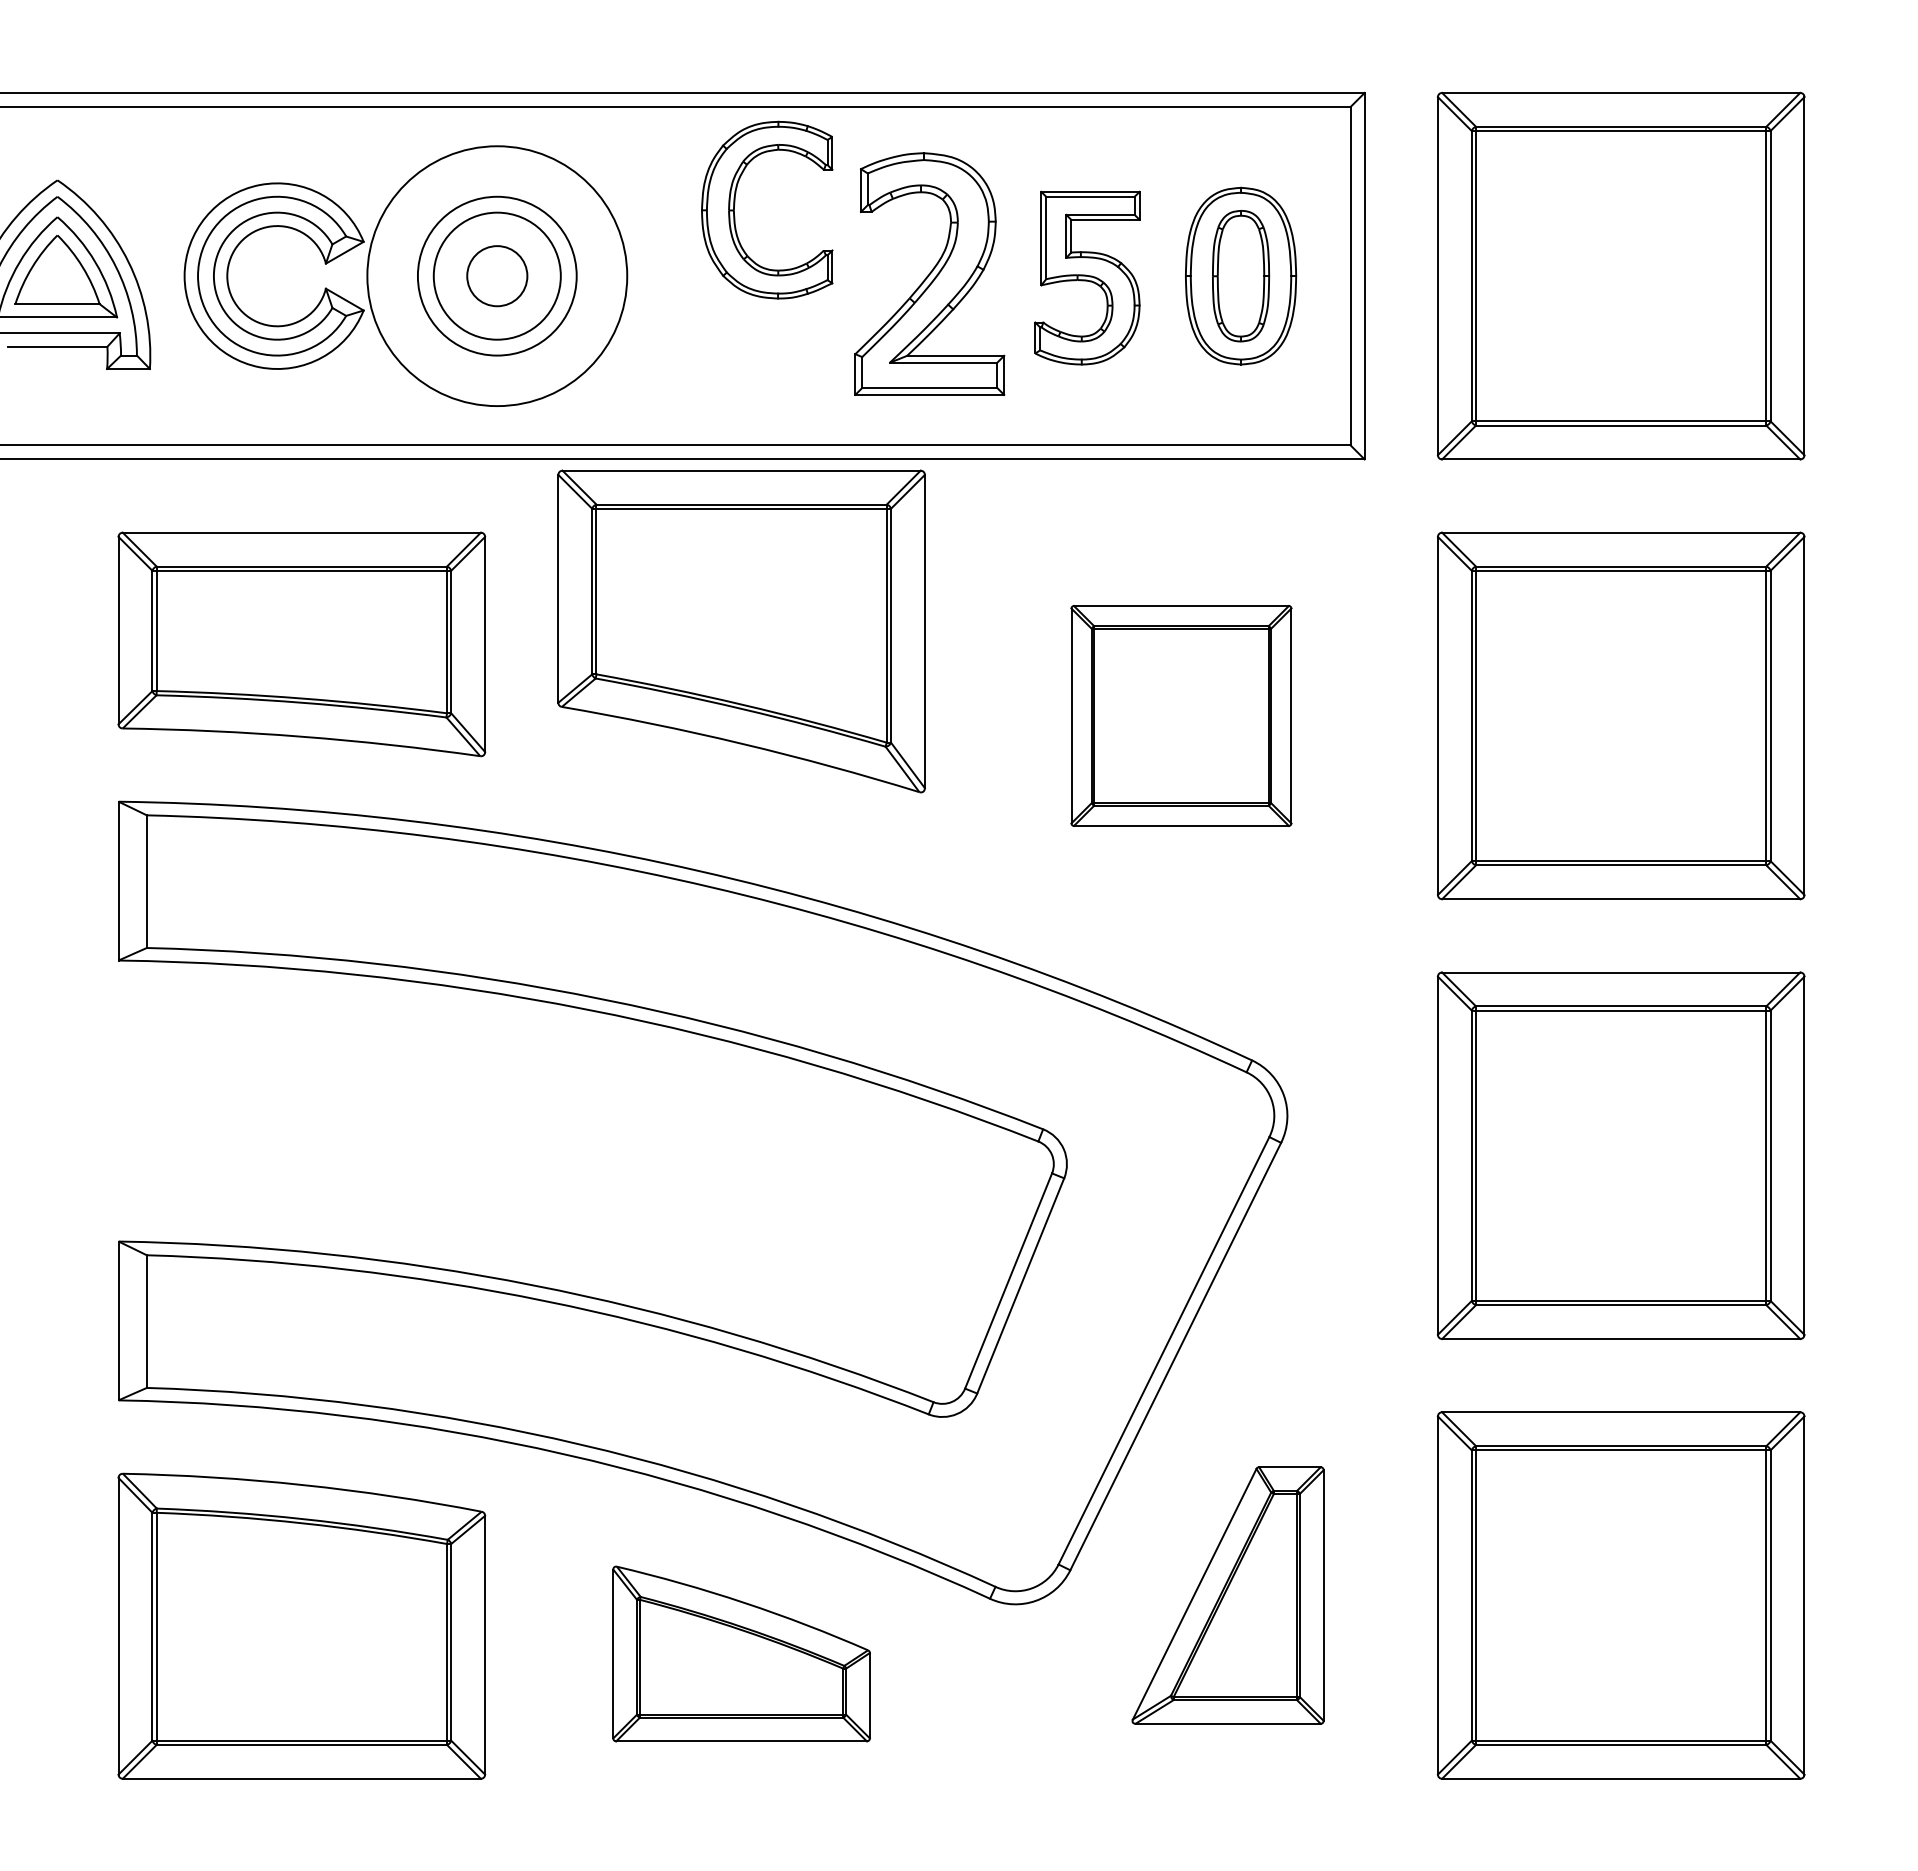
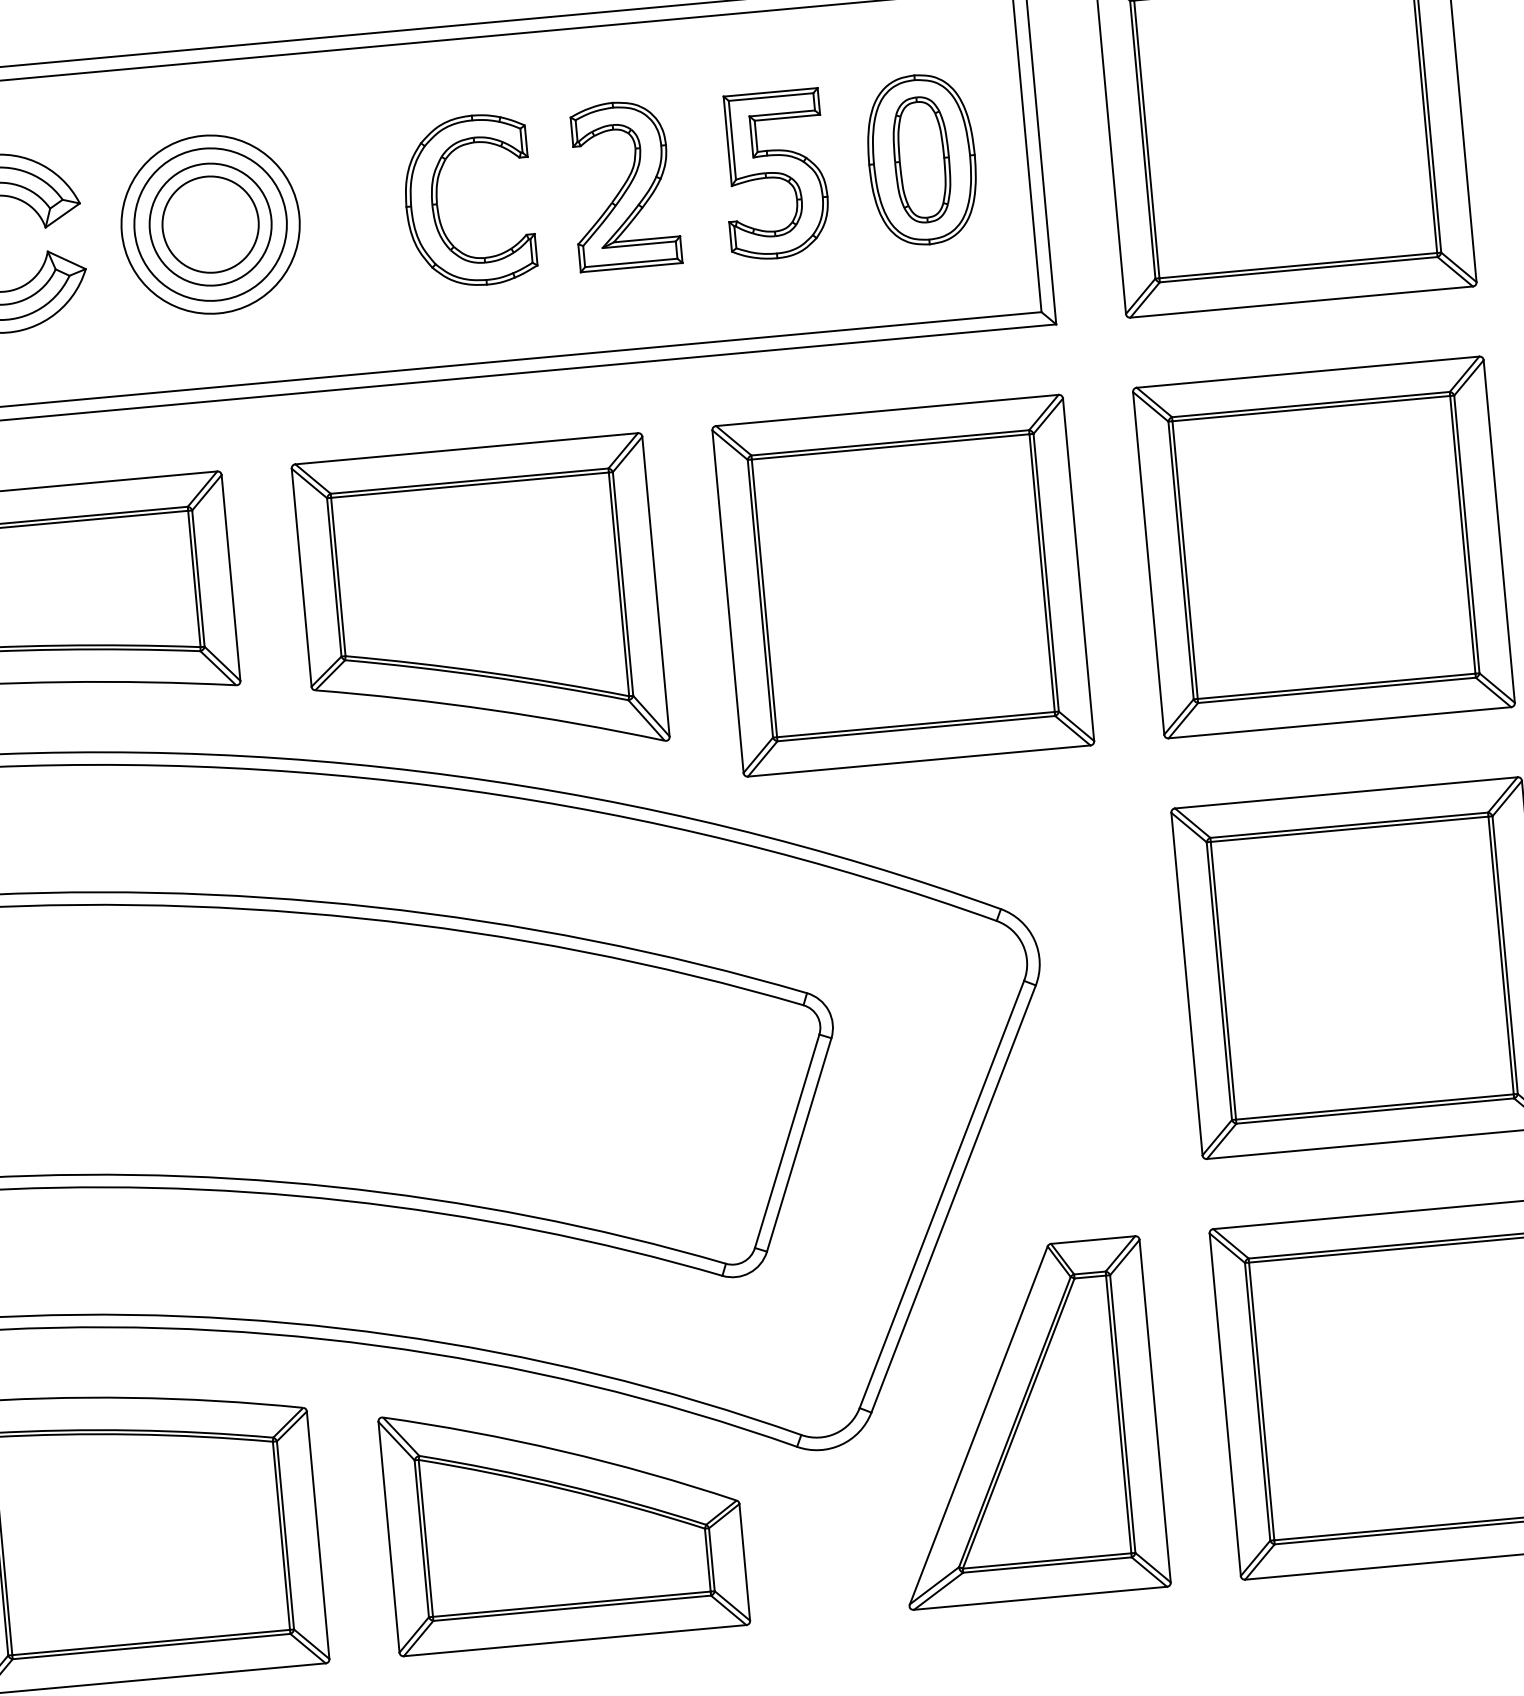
part: (735, 204) -> (437, 198), moved
part: (929, 274) -> (623, 185), size x0.71
circle: (497, 276) -> (210, 224), size x0.71
circle: (497, 276) -> (210, 224), size x1.67
part: (741, 631) -> (480, 602), moved
part: (1181, 715) -> (903, 585), size x1.67
part: (1227, 1595) -> (1023, 1423), size x1.43
part: (741, 1653) -> (564, 1520), size x1.43

